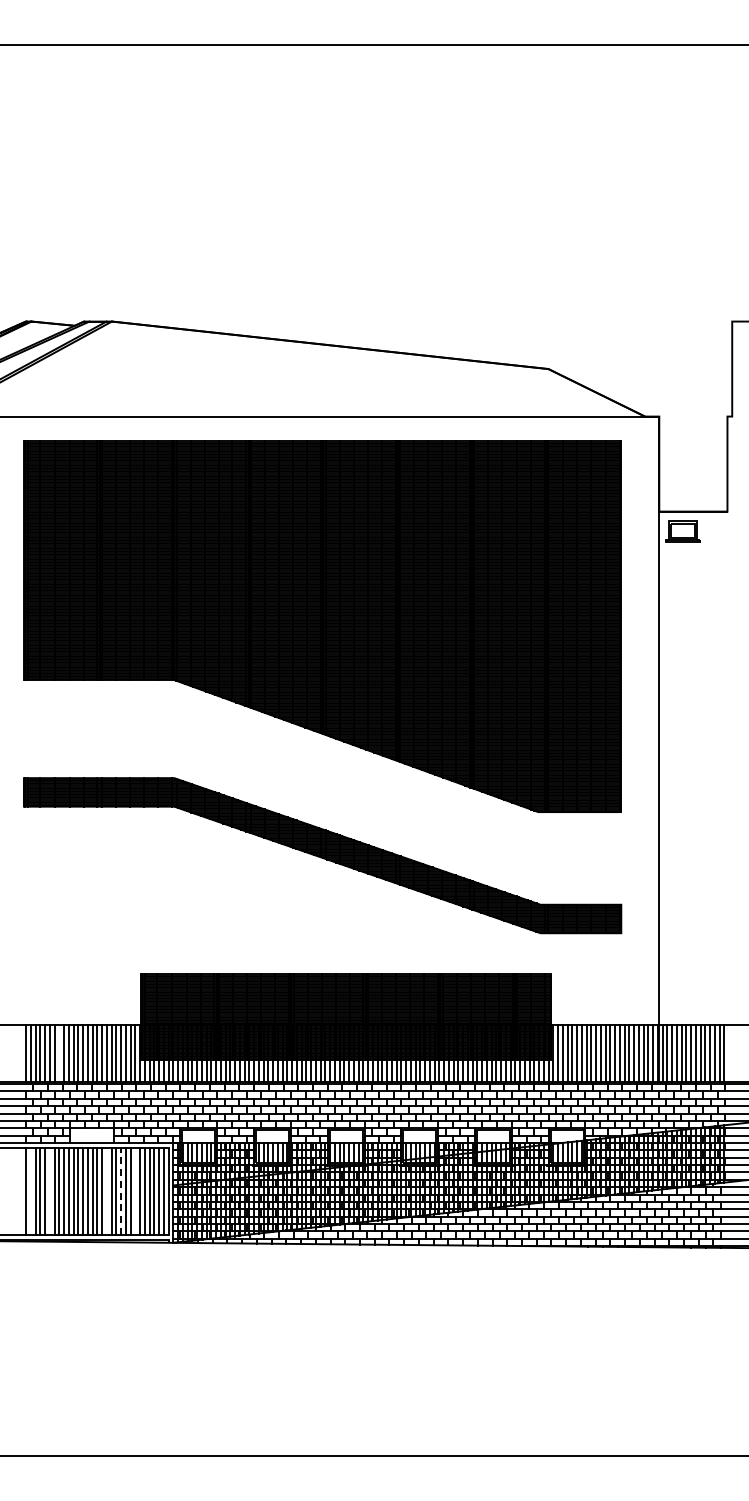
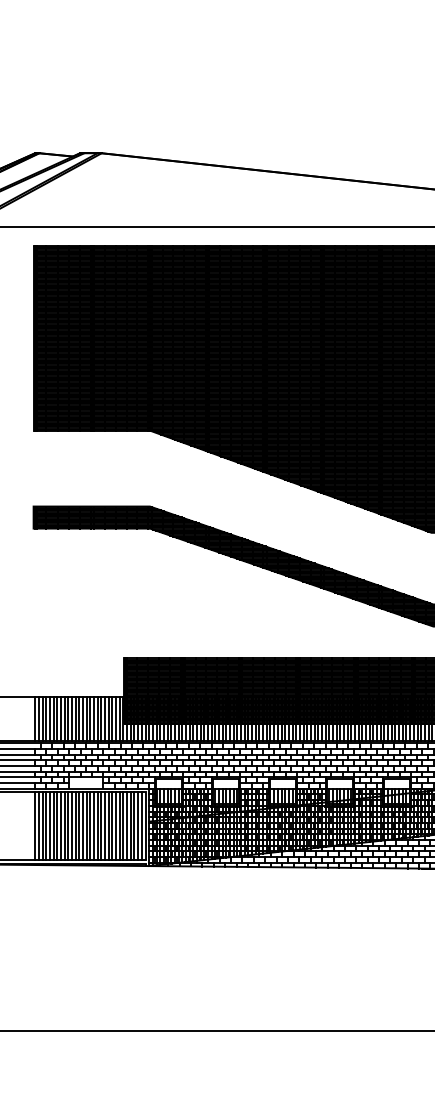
line: (59, 1052) -> (61, 718), added
line: (30, 1190) -> (38, 825), added
line: (49, 1190) -> (53, 825), added
line: (106, 1190) -> (97, 825), added
line: (135, 1190) -> (119, 825), added
line: (121, 1191) -> (109, 826), dashed -> solid

